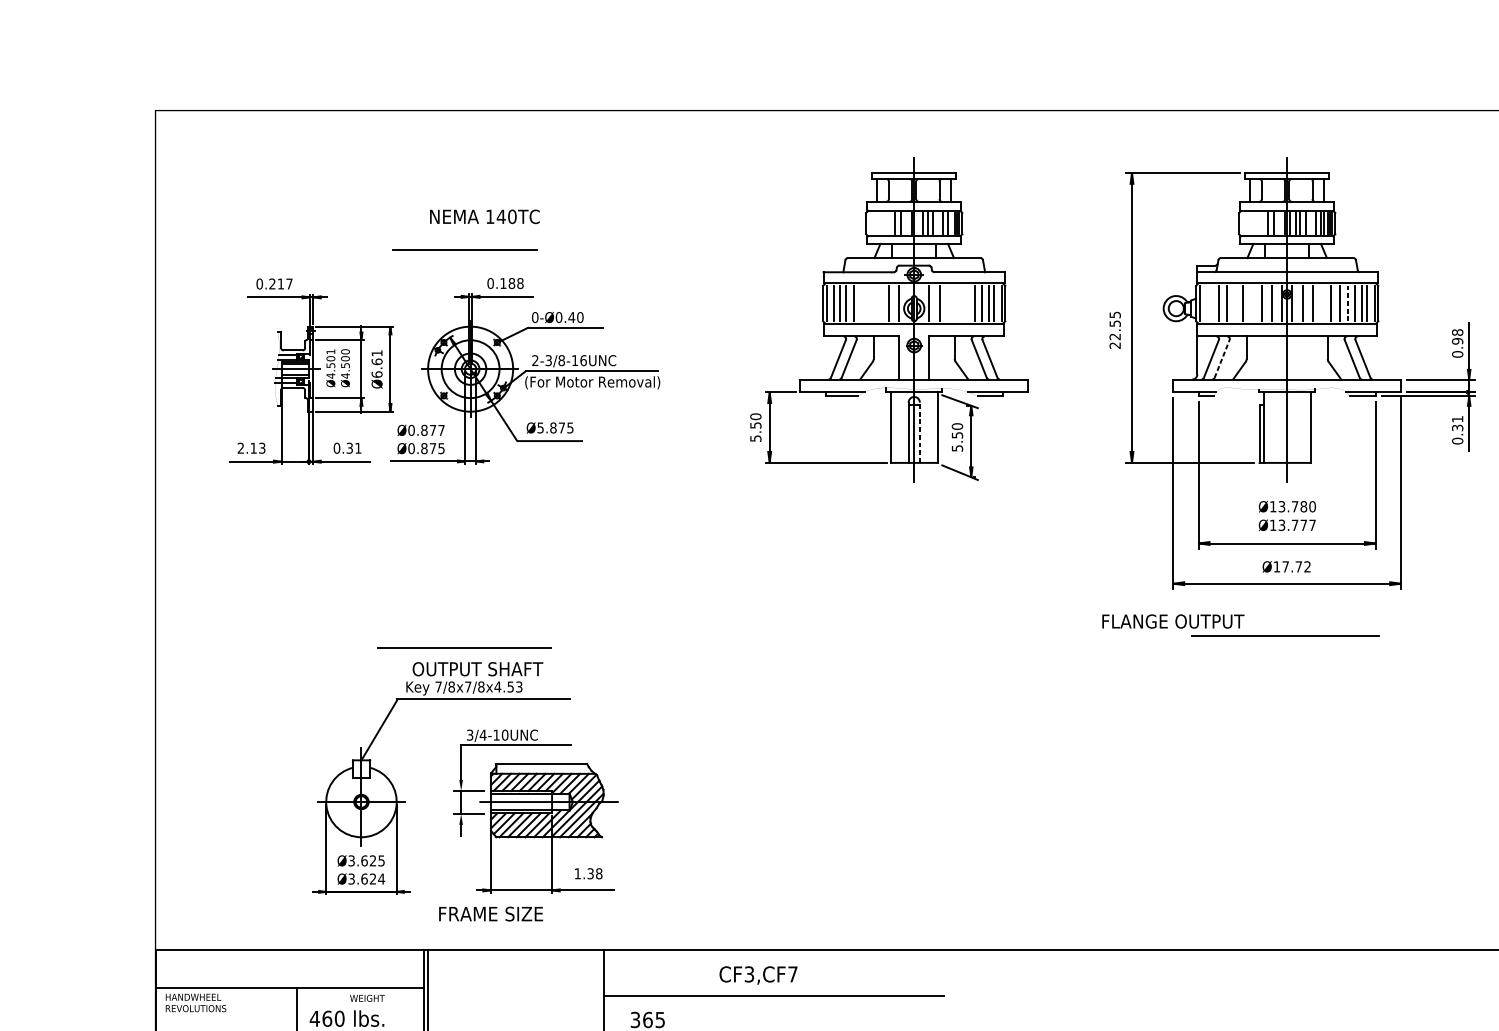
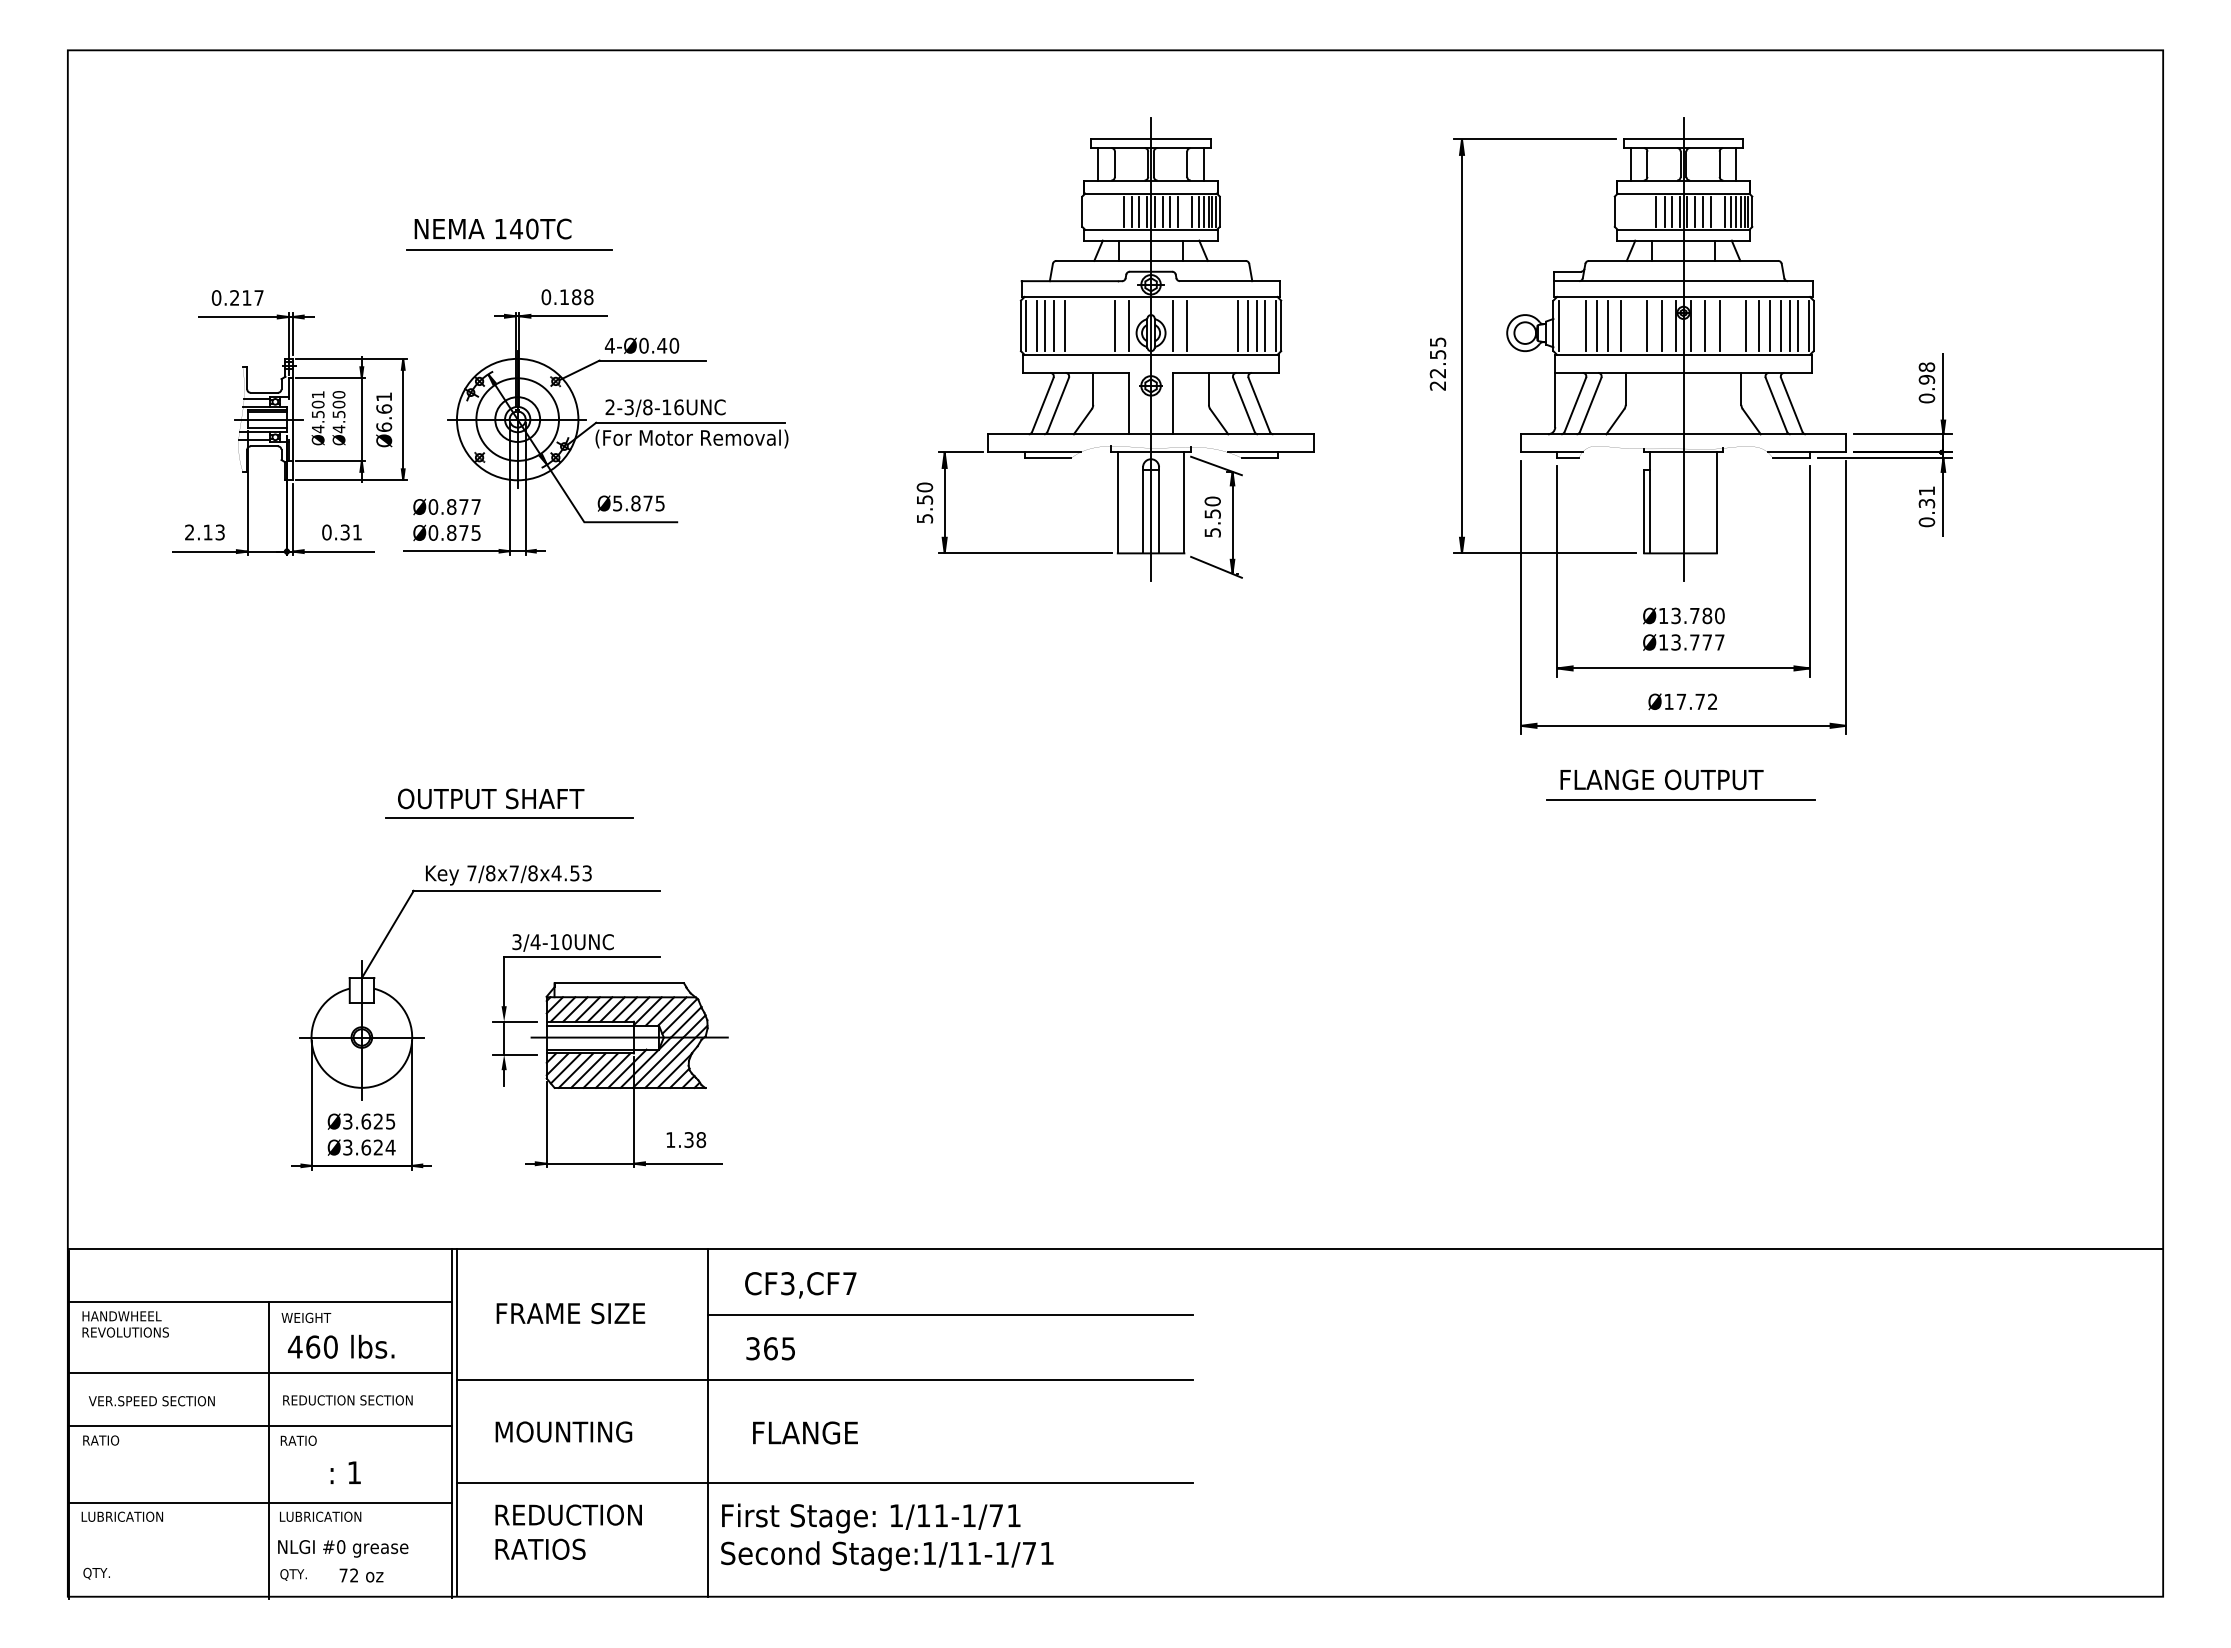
text: (484, 216) -> (492, 228), moved
line: (906, 223) -> (1139, 211), added
line: (916, 223) -> (1154, 211), added
line: (950, 223) -> (1203, 211), added
line: (1278, 223) -> (1671, 211), added
line: (1234, 303) -> (1608, 325), added
line: (1348, 303) -> (1770, 325), dashed -> solid
text: (534, 317) -> (609, 345), 0-Ø0.40 -> 4-Ø0.40
line: (1222, 358) -> (1590, 404), dashed -> solid
line: (920, 432) -> (1159, 509), dashed -> solid
text: (1172, 621) -> (1661, 779), moved
text: (478, 668) -> (491, 798), moved
text: (490, 914) -> (570, 1313), moved
text: (758, 975) -> (800, 1285), moved
text: (367, 998) -> (306, 1317), moved

